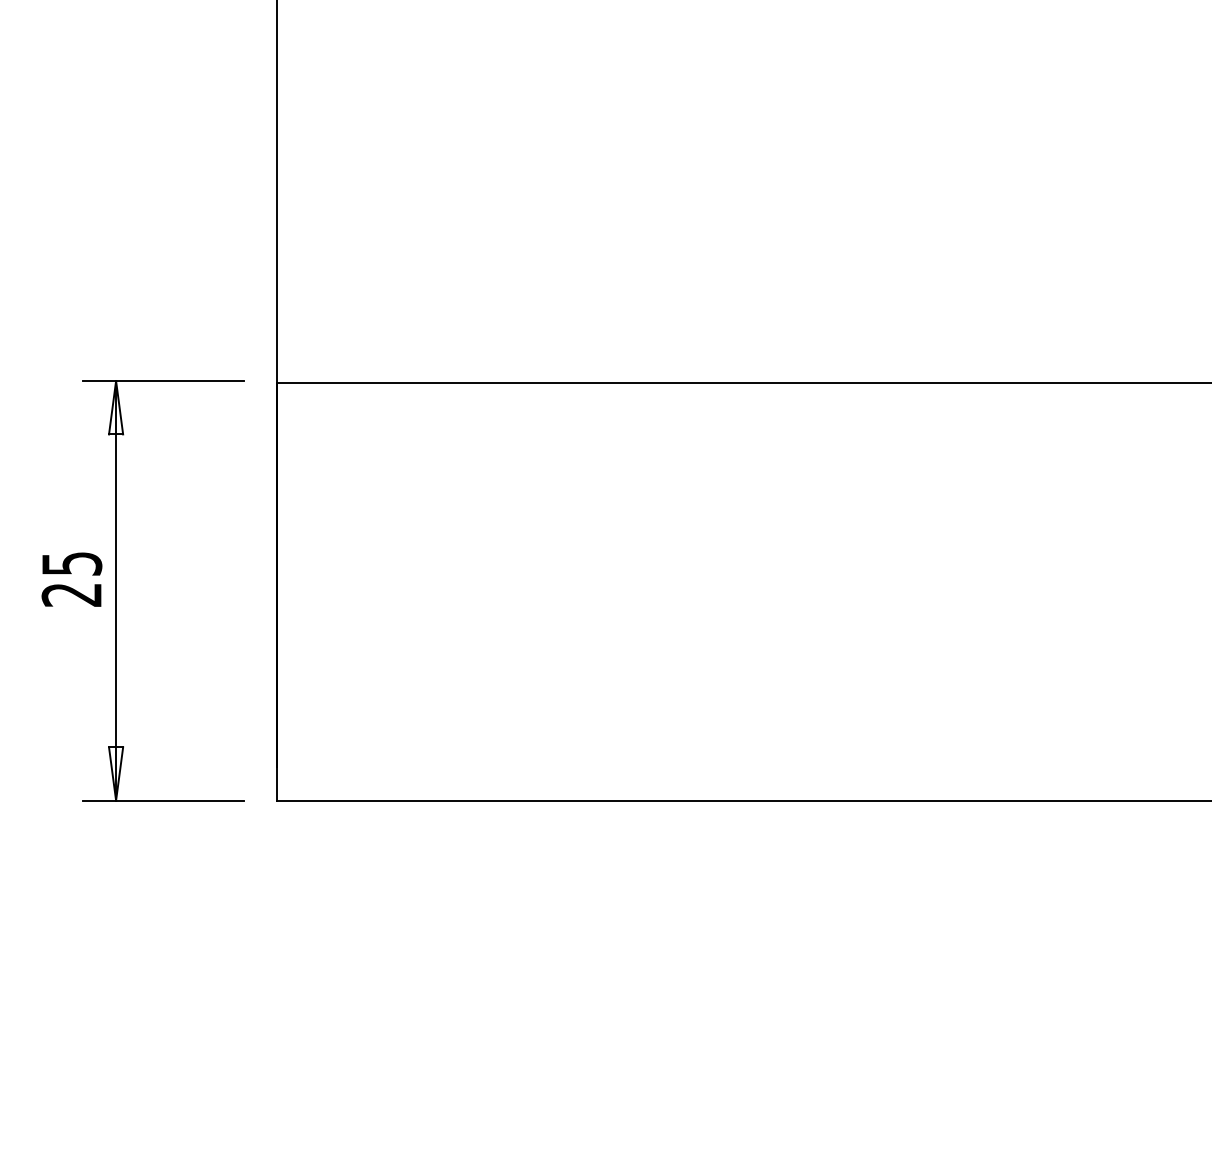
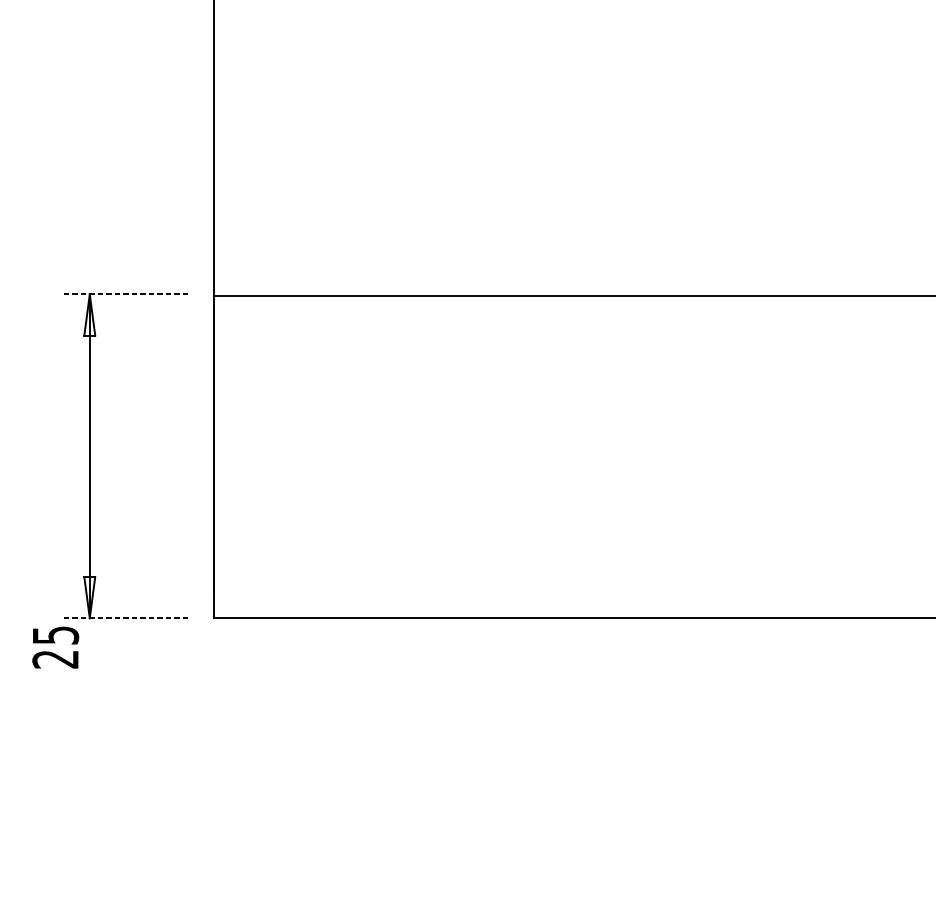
line: (163, 381) -> (126, 294), solid -> dashed
text: (71, 579) -> (55, 647), moved
line: (163, 800) -> (126, 618), solid -> dashed

